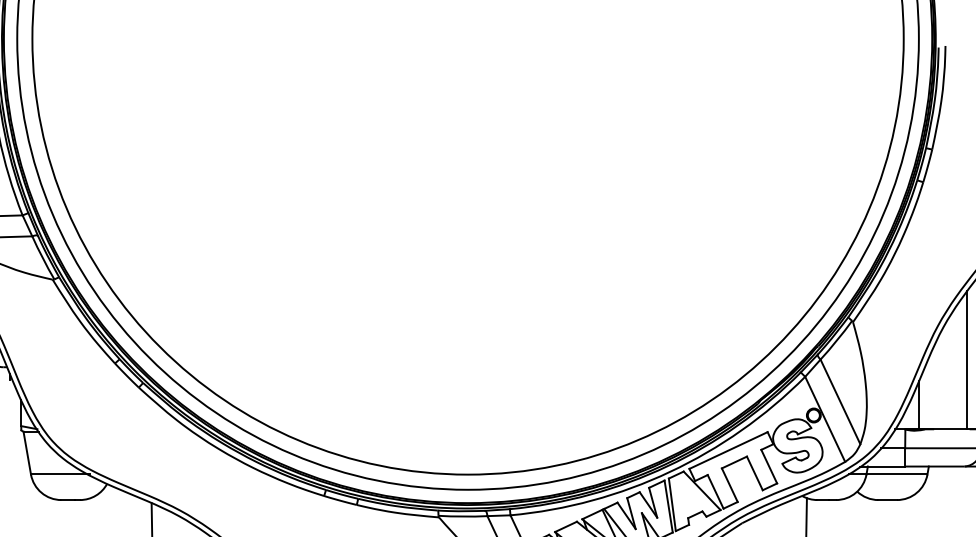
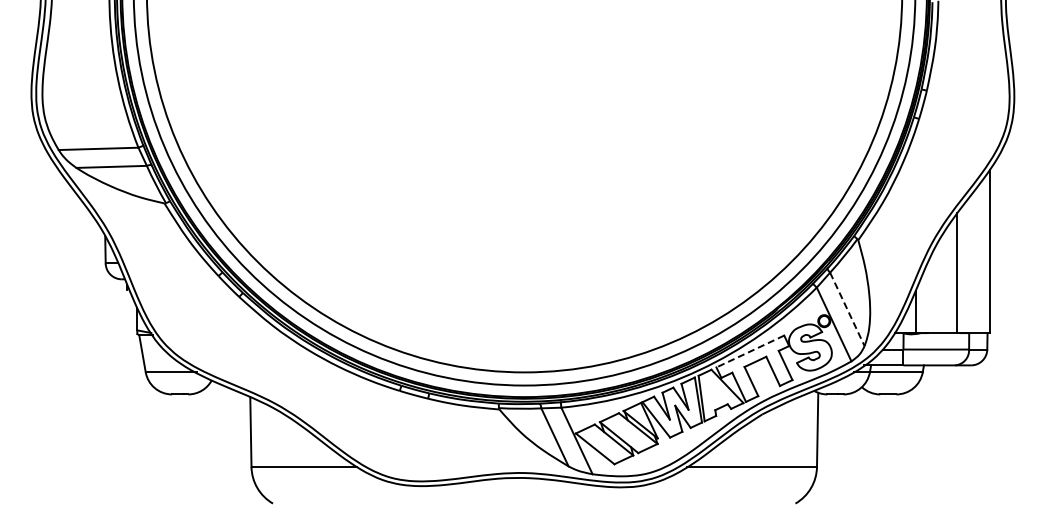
line: (840, 402) -> (847, 309), solid -> dashed
line: (727, 450) -> (749, 351), solid -> dashed

